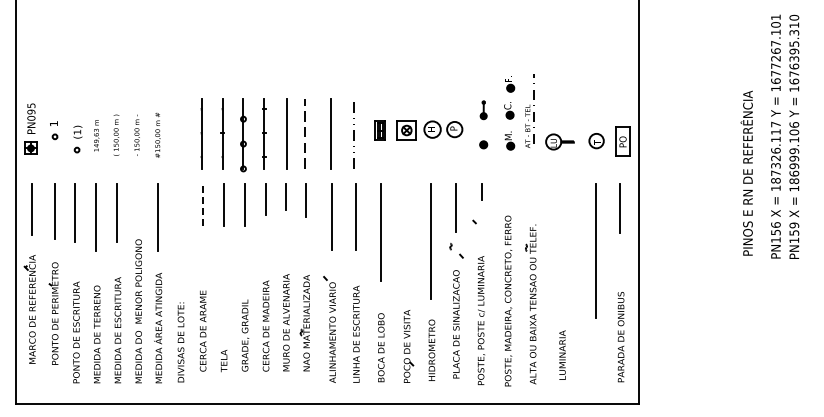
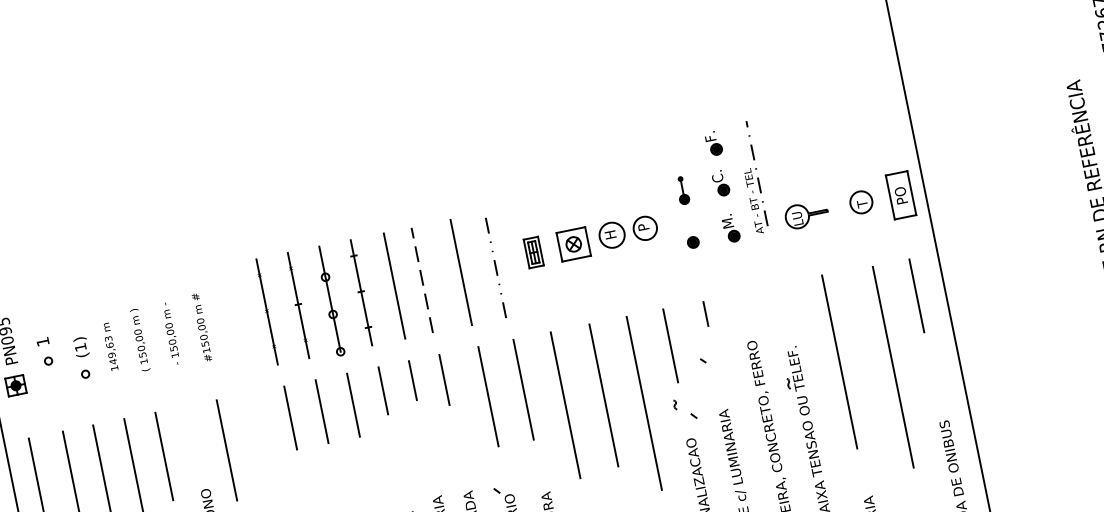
line: (202, 204) -> (290, 417), dashed -> solid
line: (406, 230) -> (603, 394), added
line: (561, 240) -> (839, 362), added

